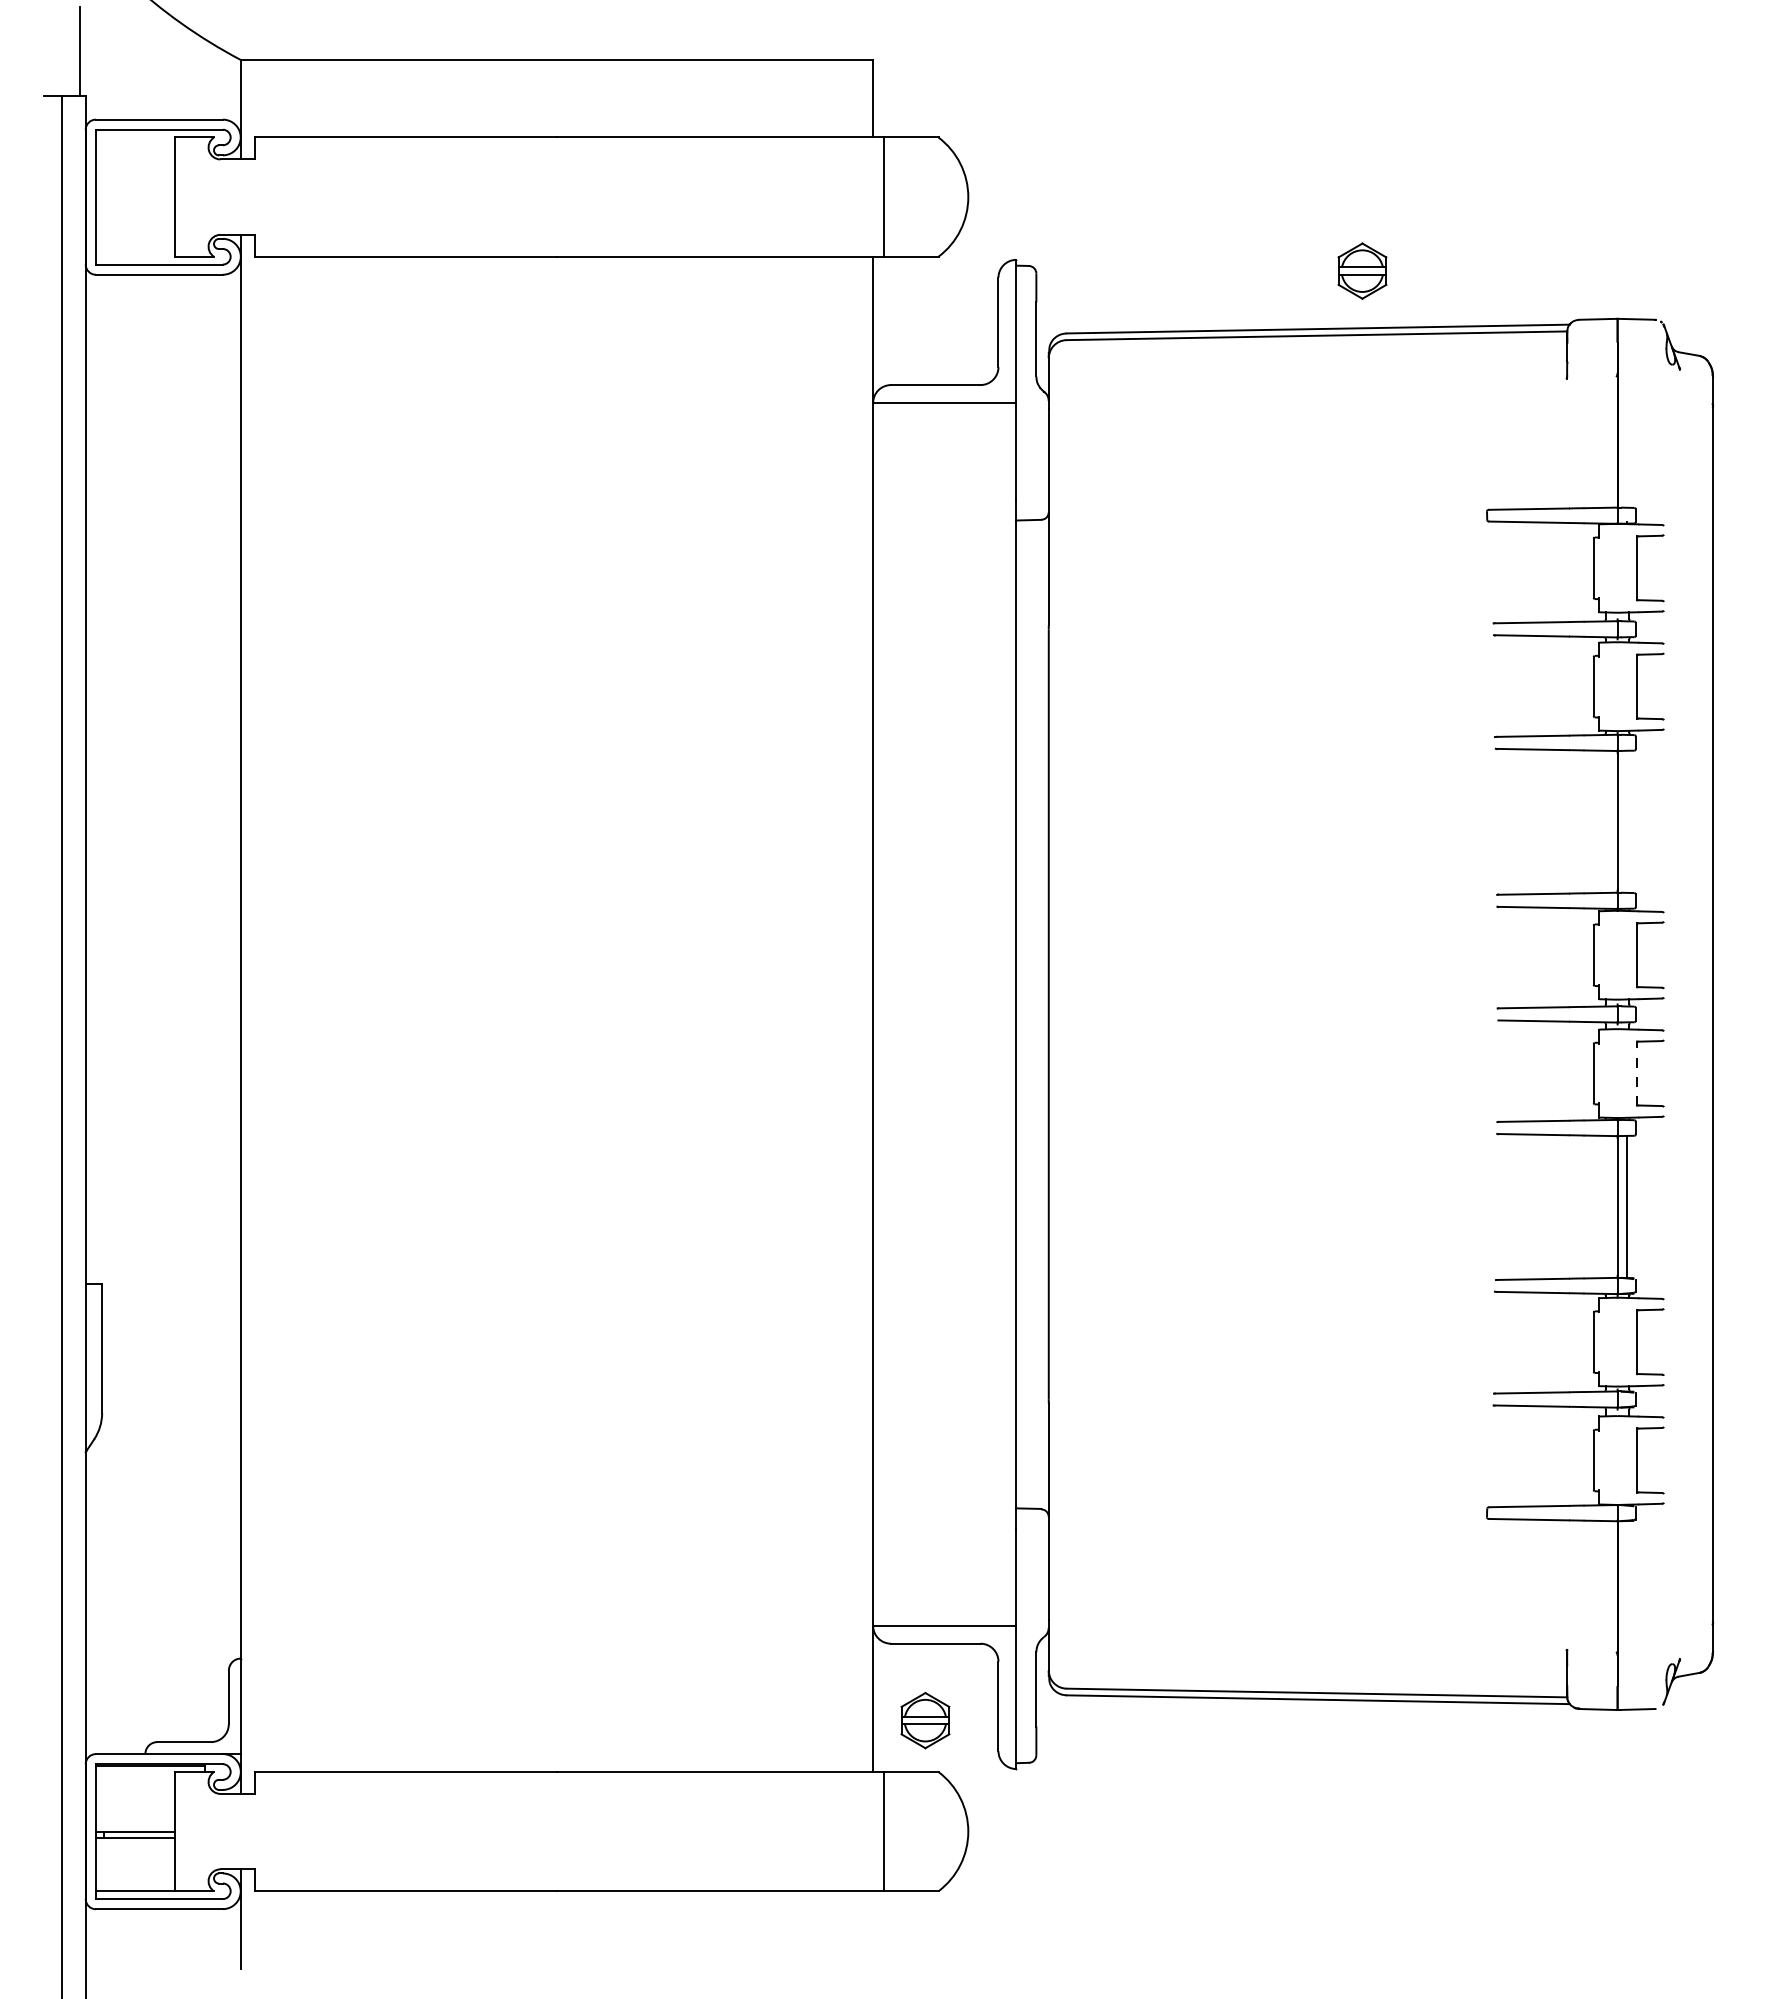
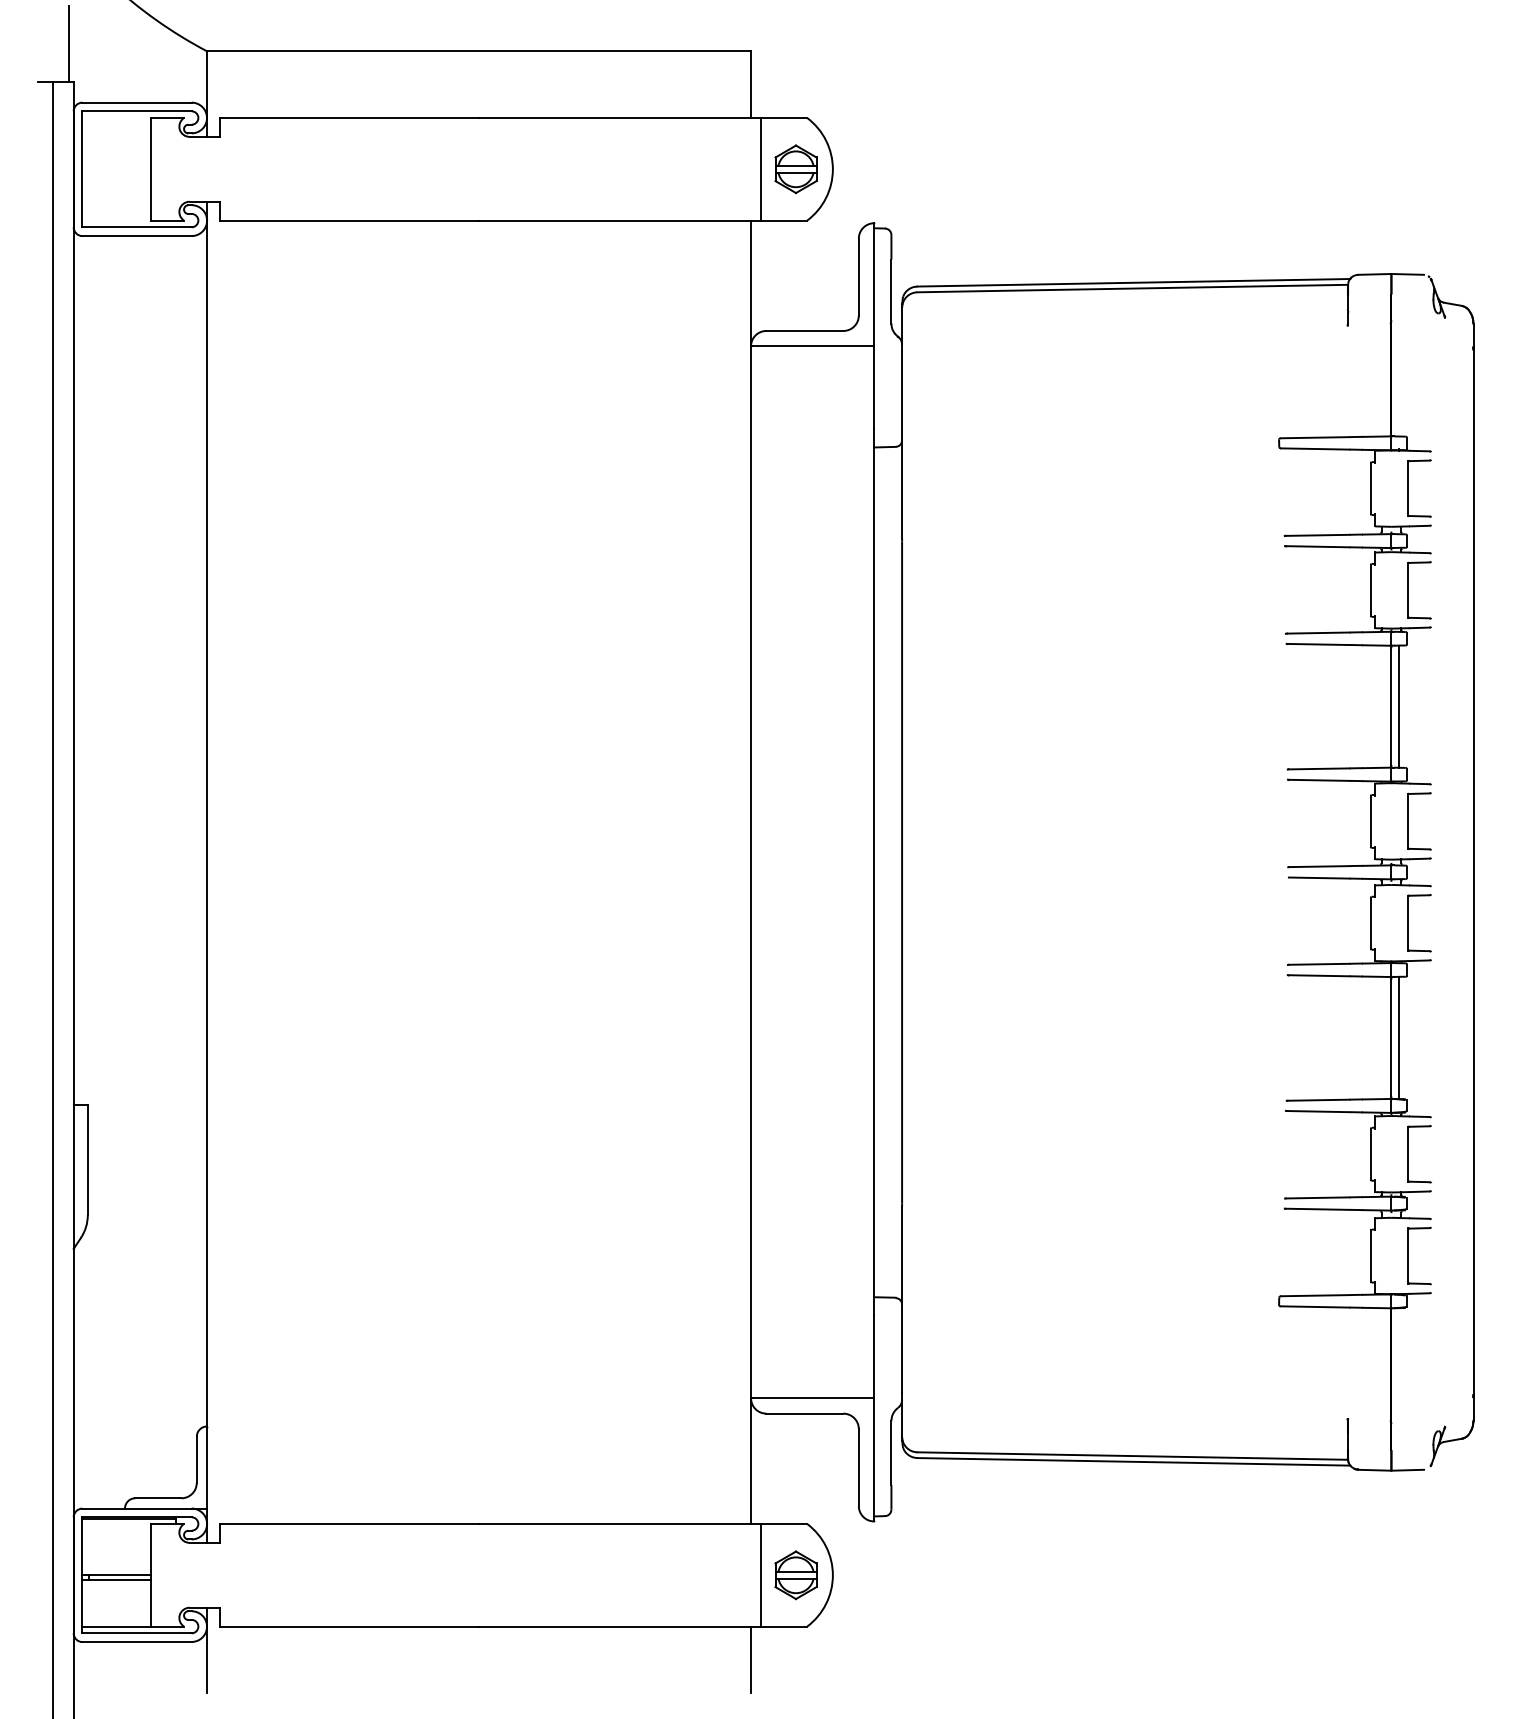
part: (1362, 270) -> (796, 168), moved
line: (1626, 821) -> (1399, 706), added
line: (1636, 1073) -> (1407, 923), dashed -> solid
part: (925, 1720) -> (796, 1575), moved
line: (873, 1929) -> (751, 1659), added

